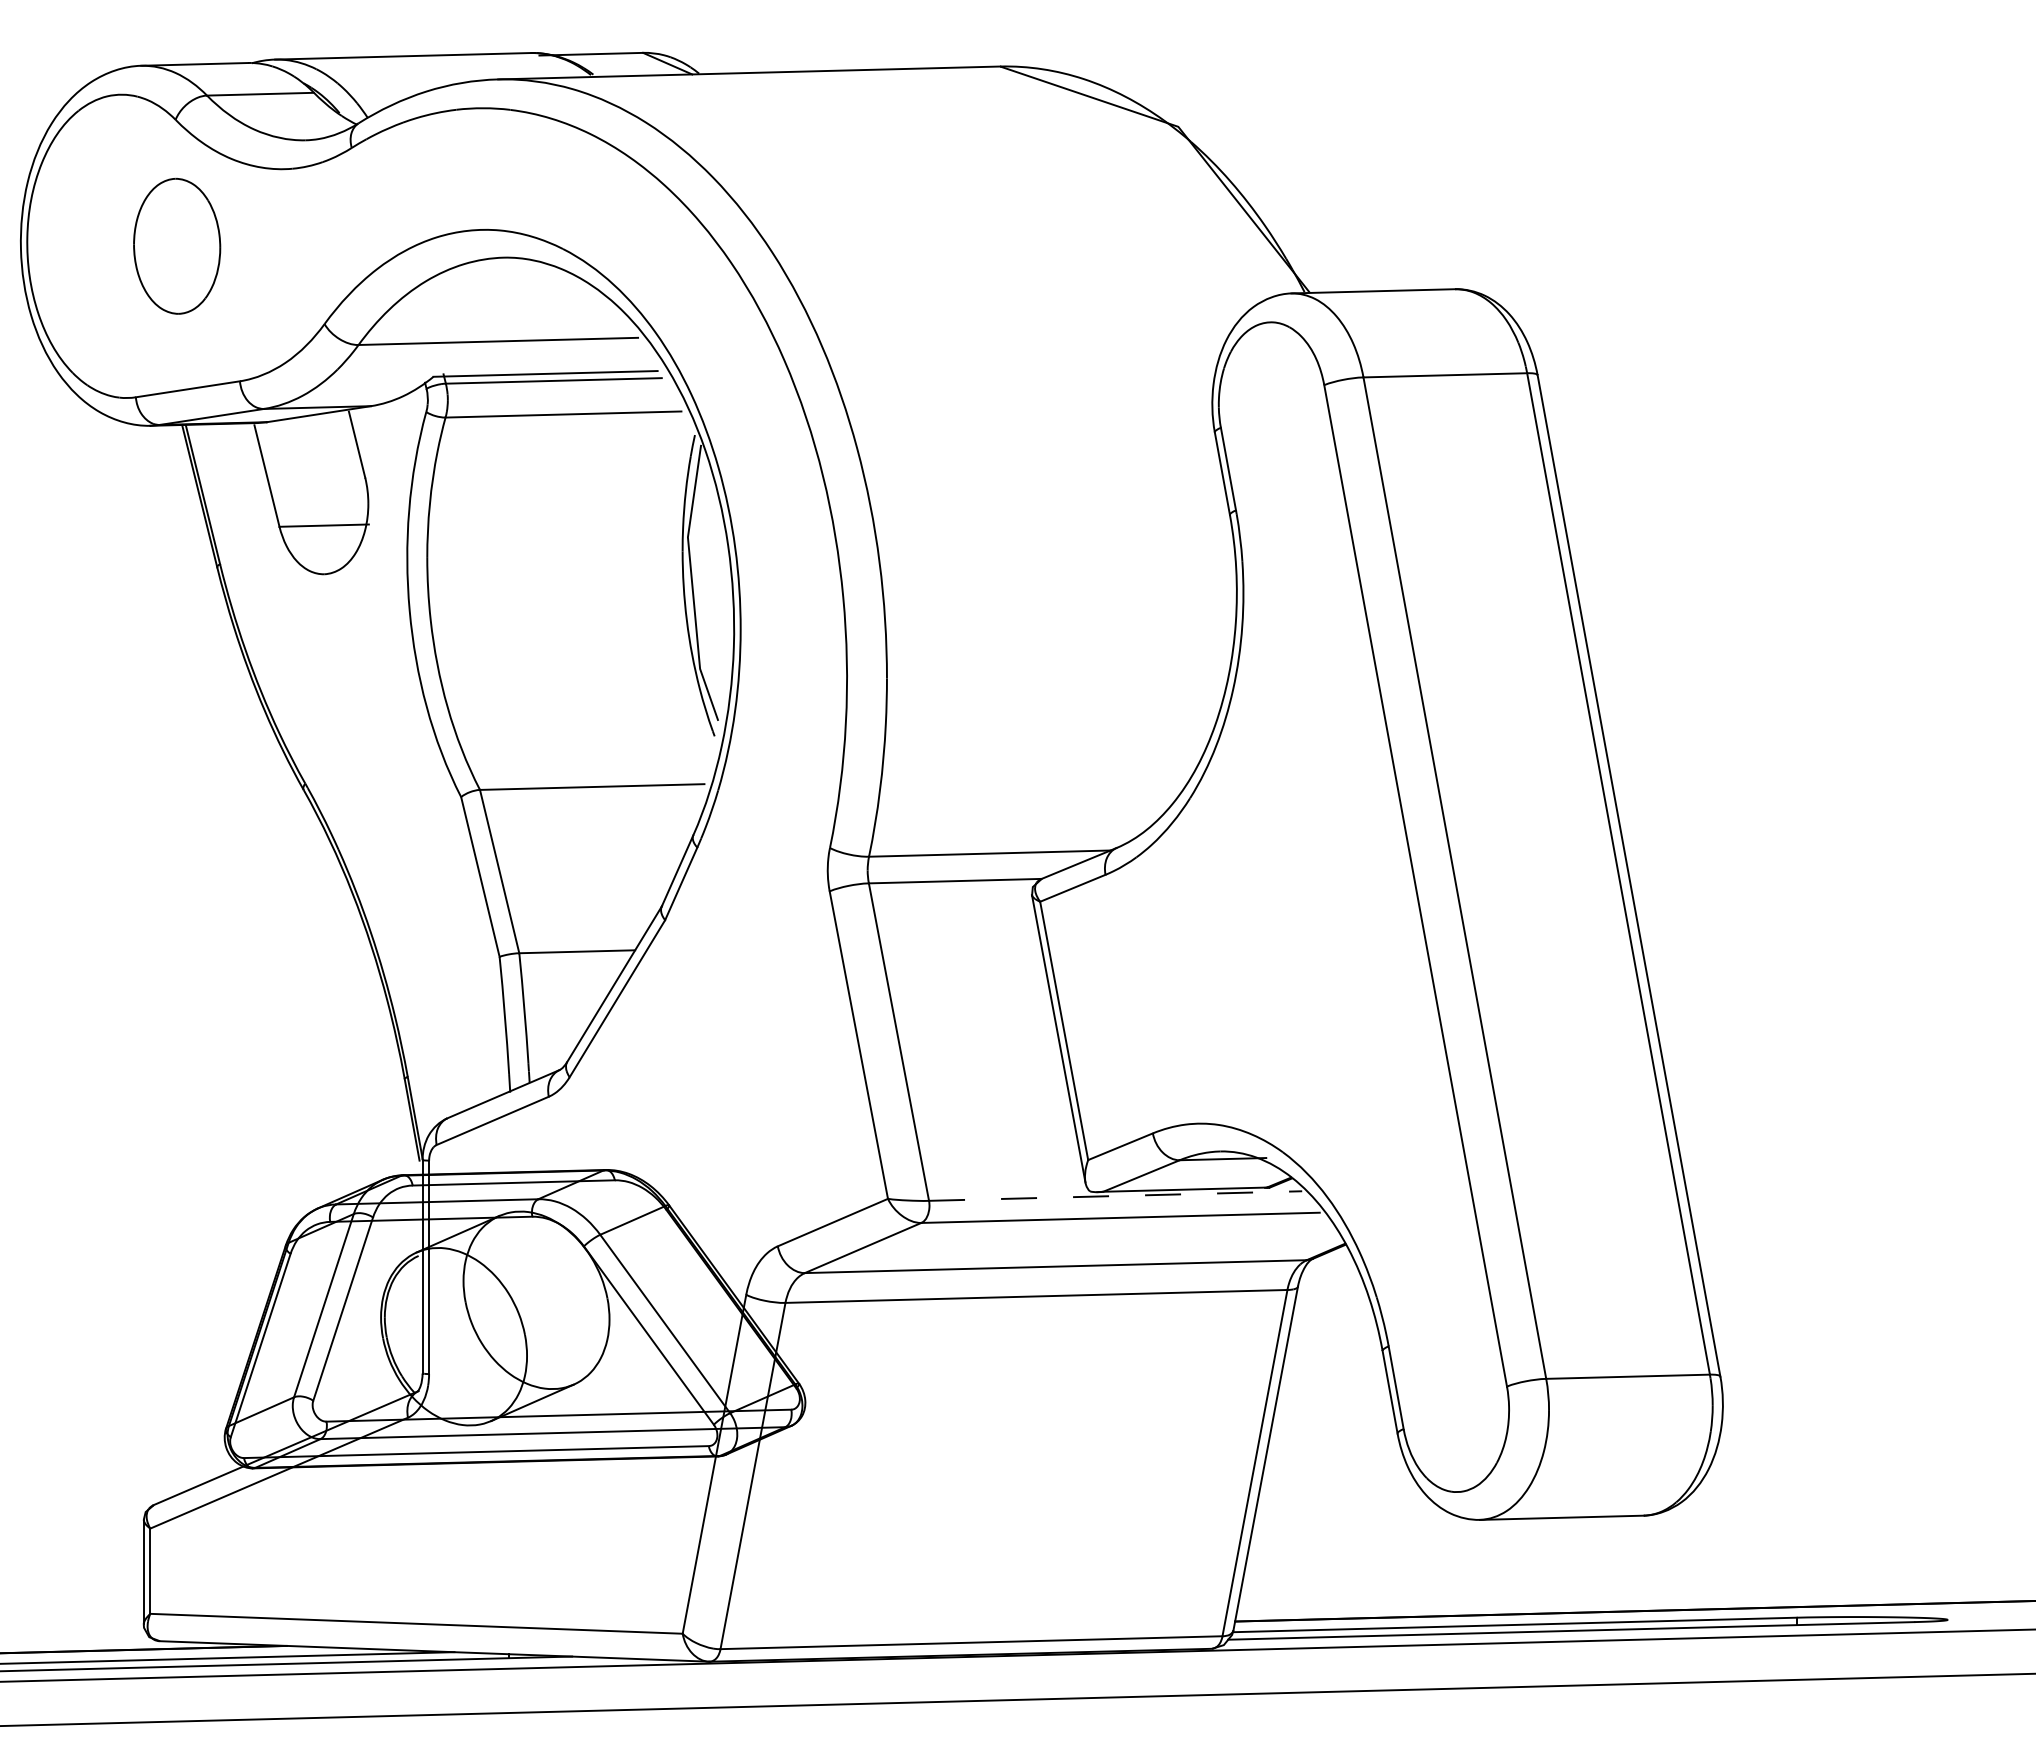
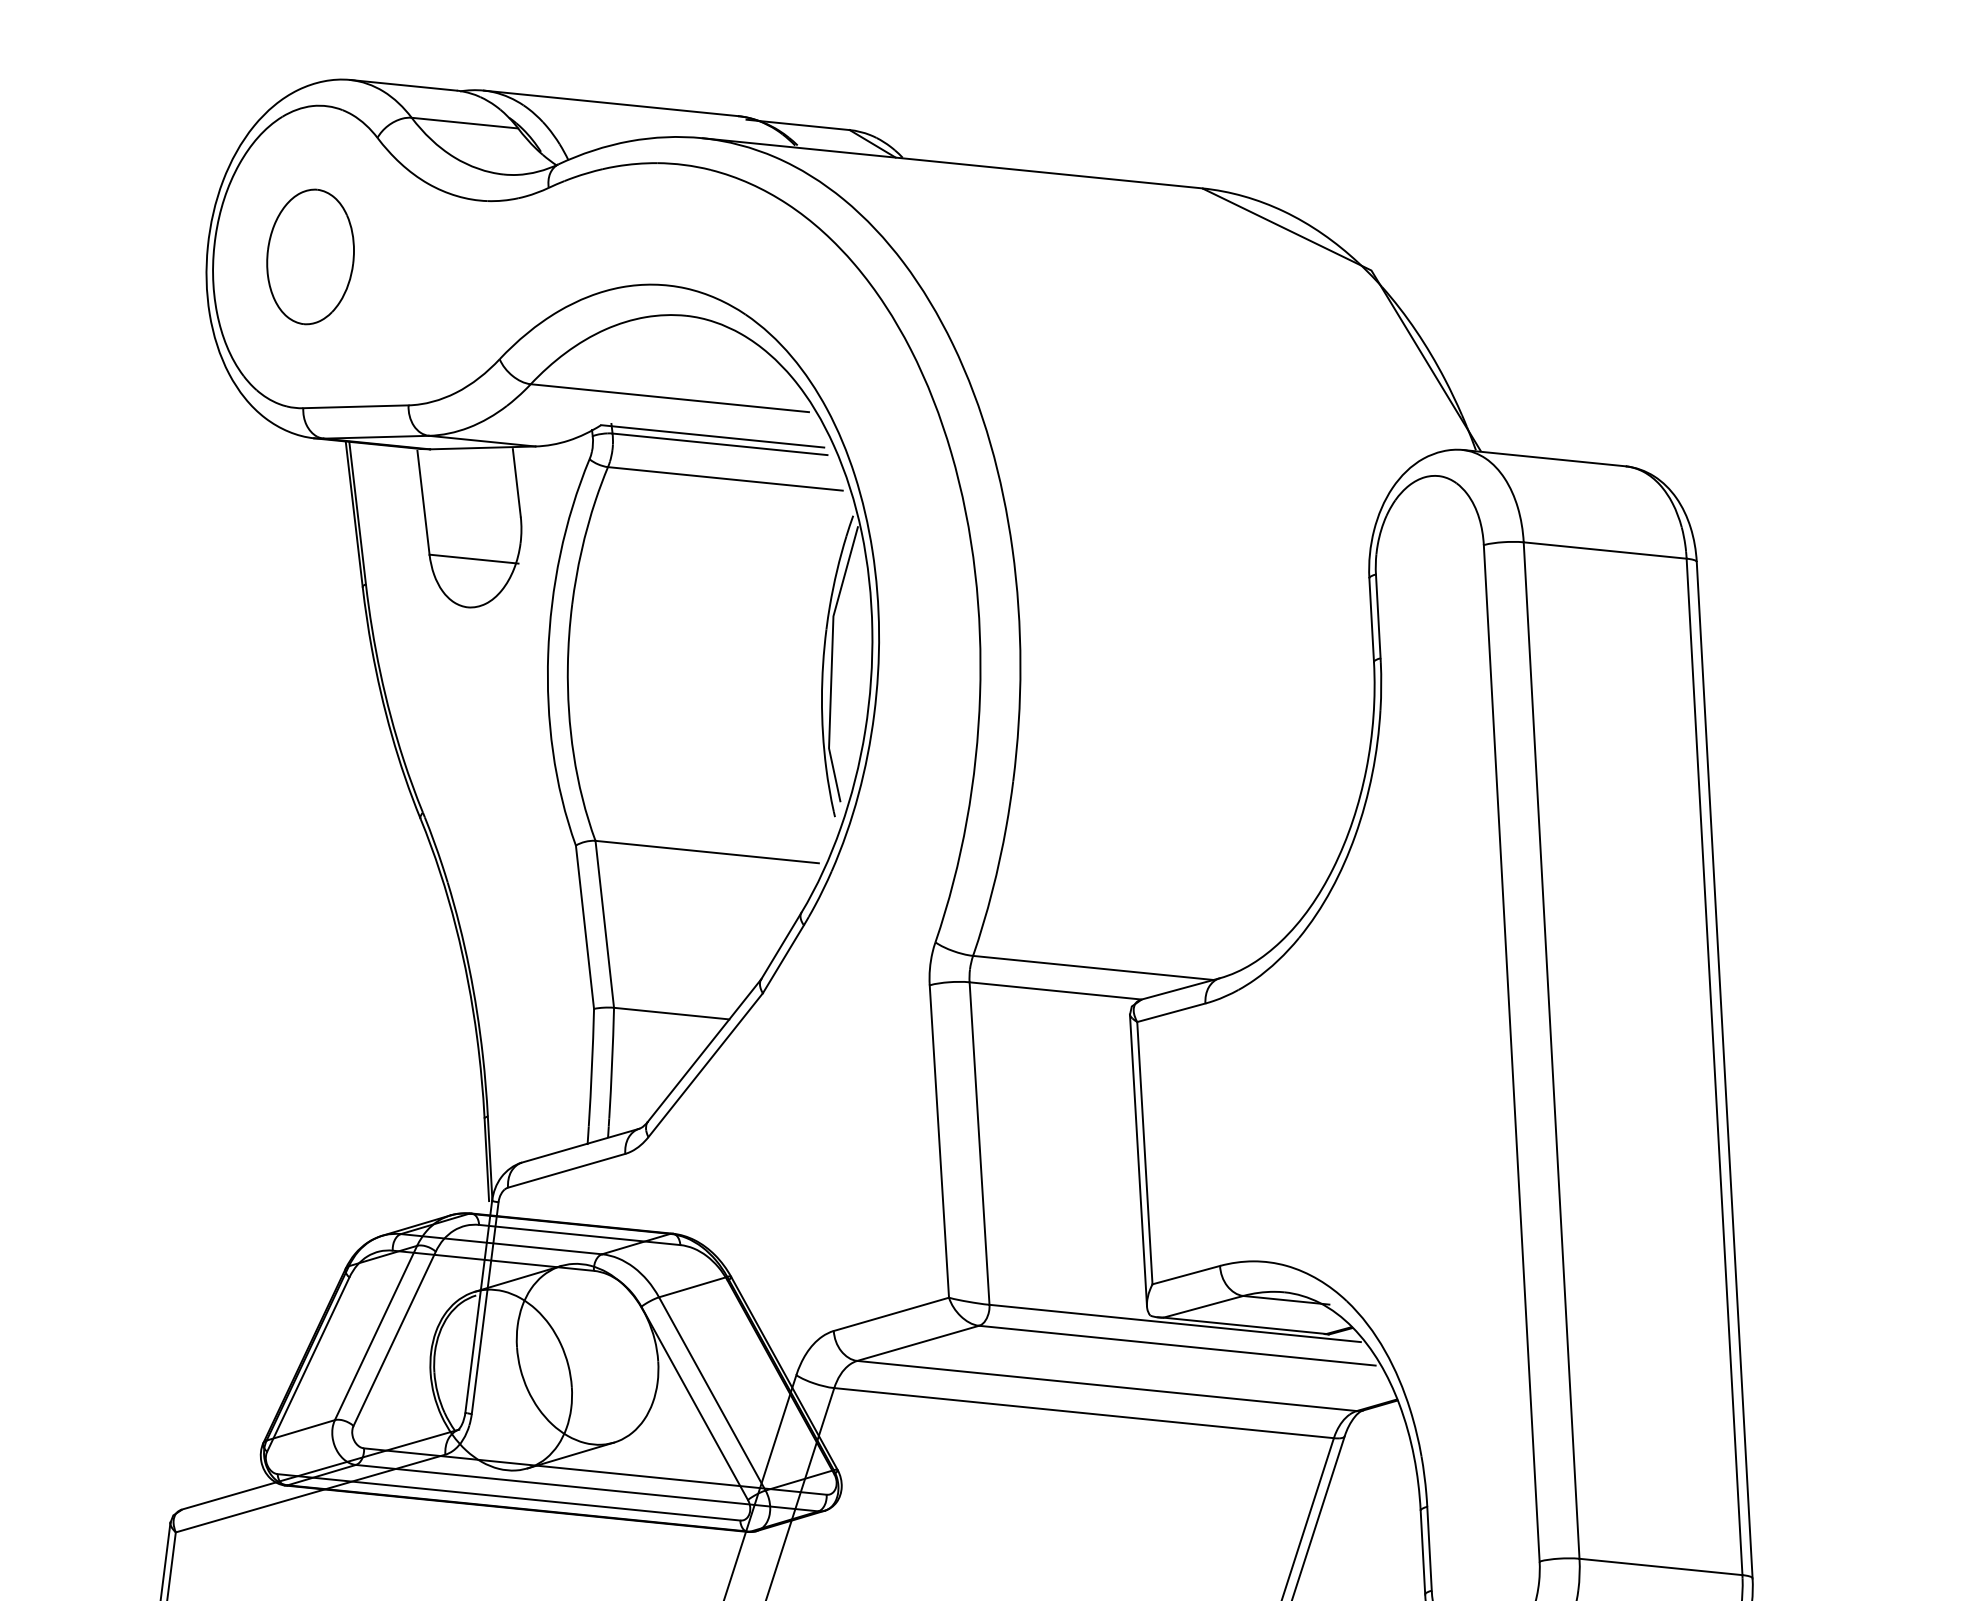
part: (177, 245) -> (311, 256), moved
line: (1115, 1196) -> (1175, 1323), dashed -> solid

